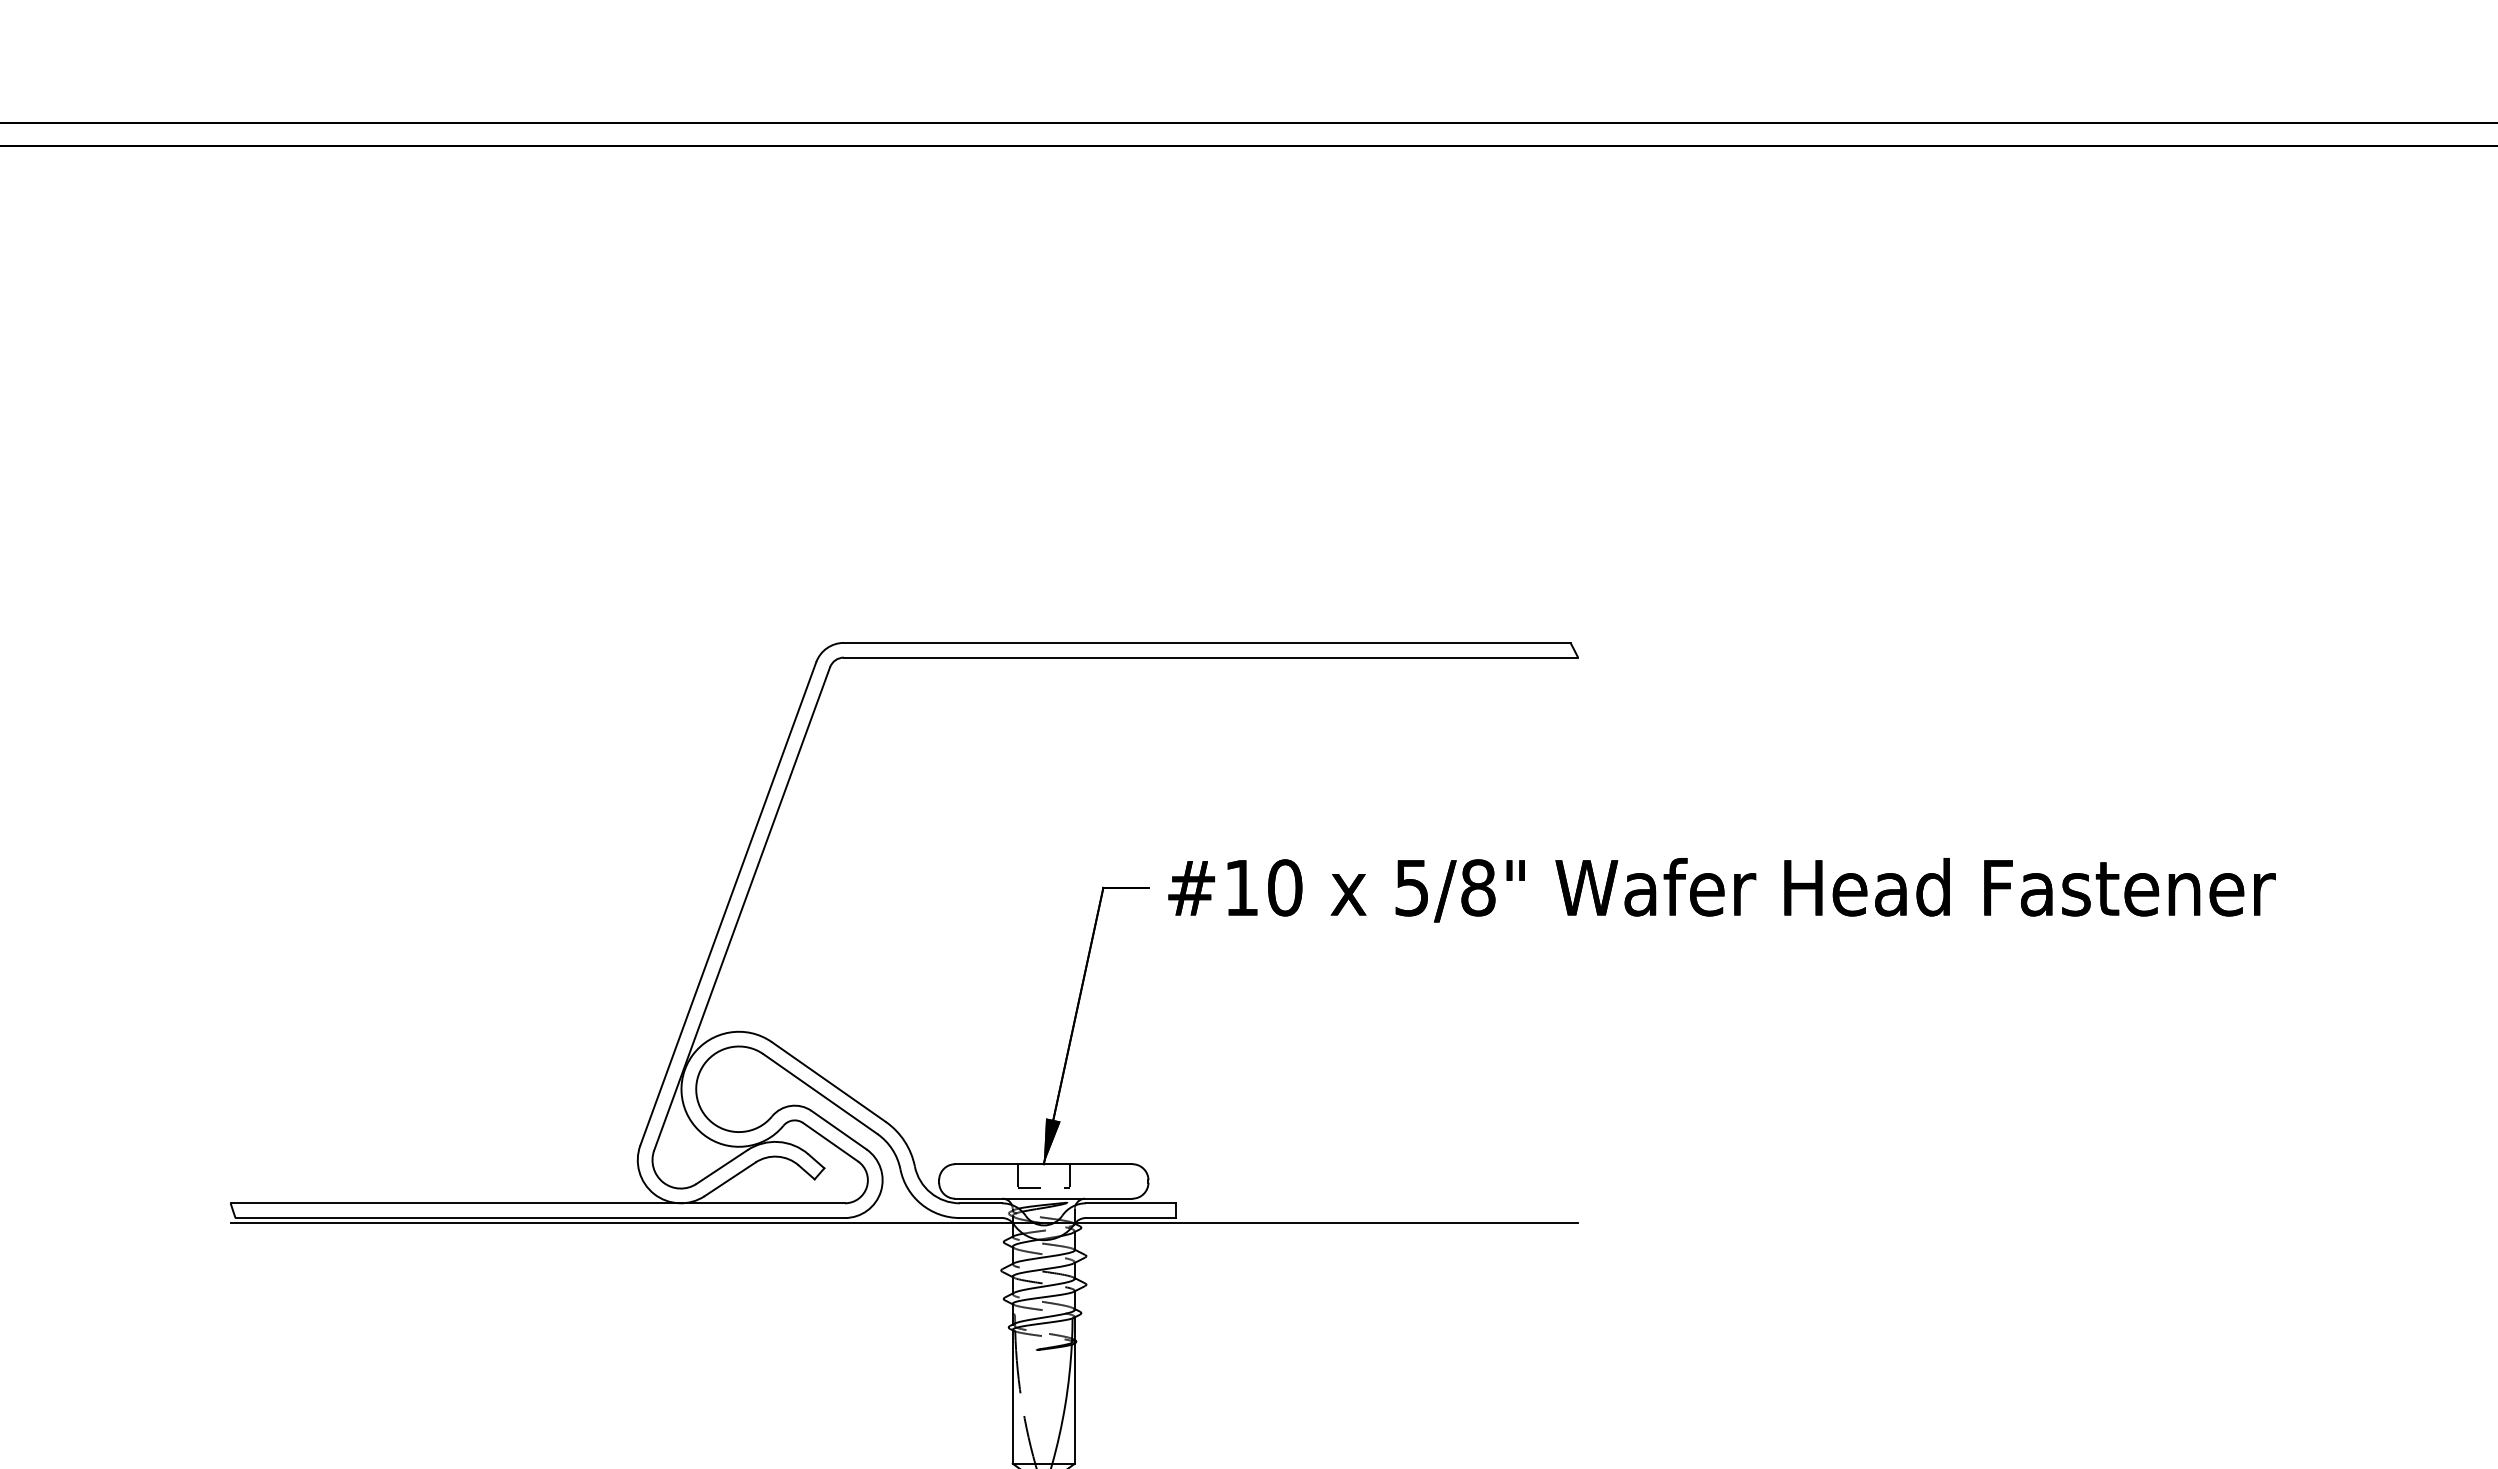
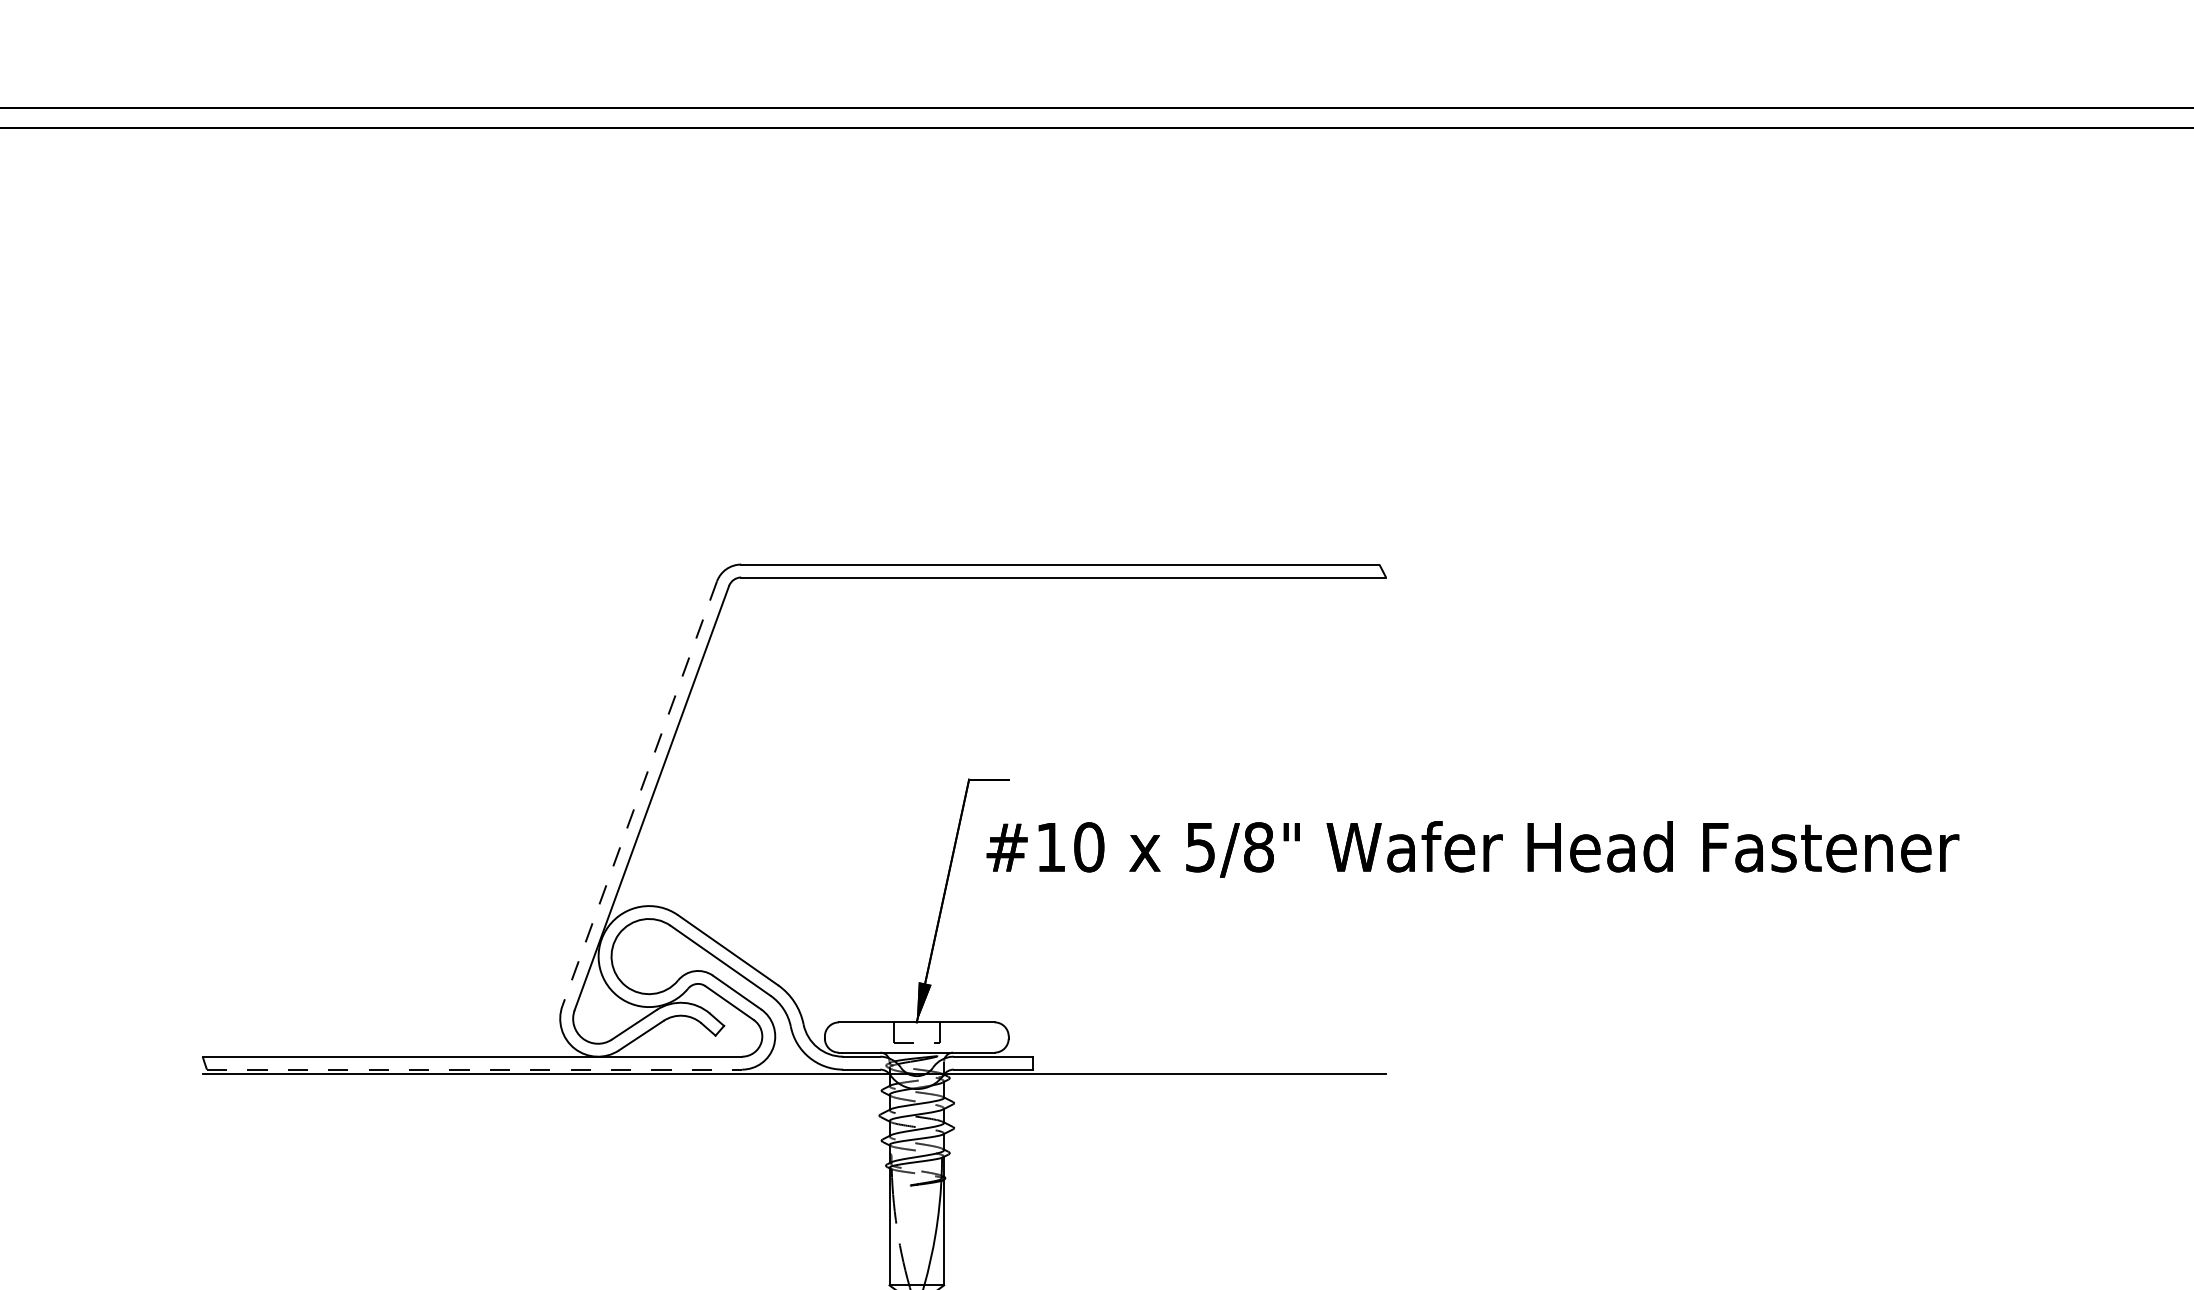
text: (1721, 890) -> (1472, 849), moved
line: (728, 904) -> (639, 794), solid -> dashed
line: (540, 1218) -> (474, 1070), solid -> dashed

